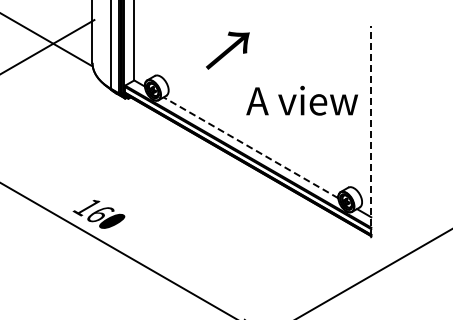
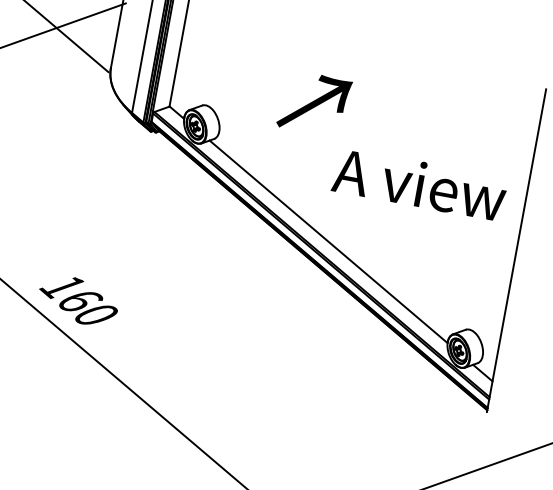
text: (227, 50) -> (313, 103), moved
line: (371, 131) -> (516, 250), dashed -> solid
line: (250, 147) -> (327, 241), dashed -> solid

